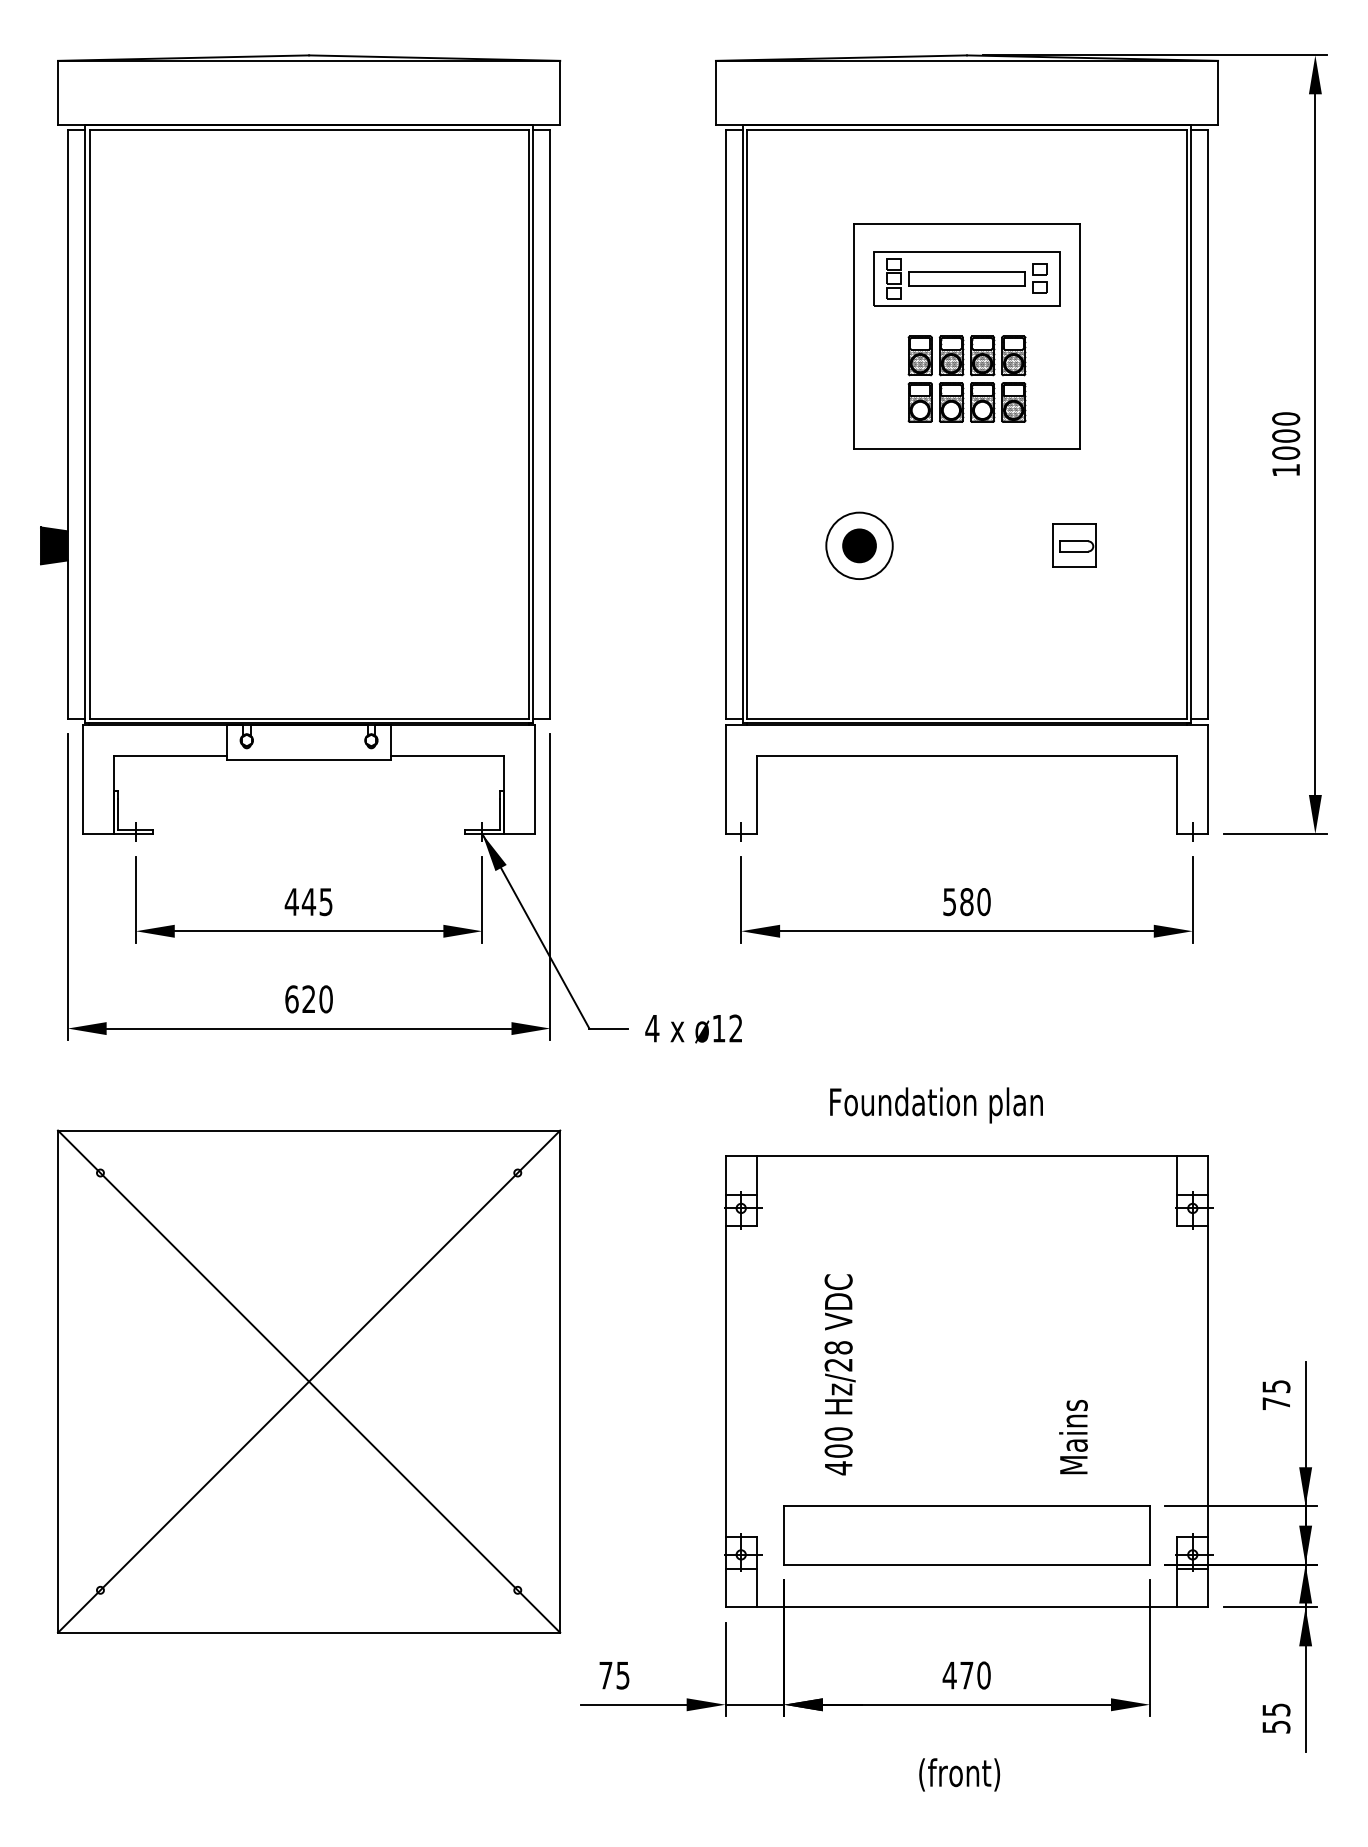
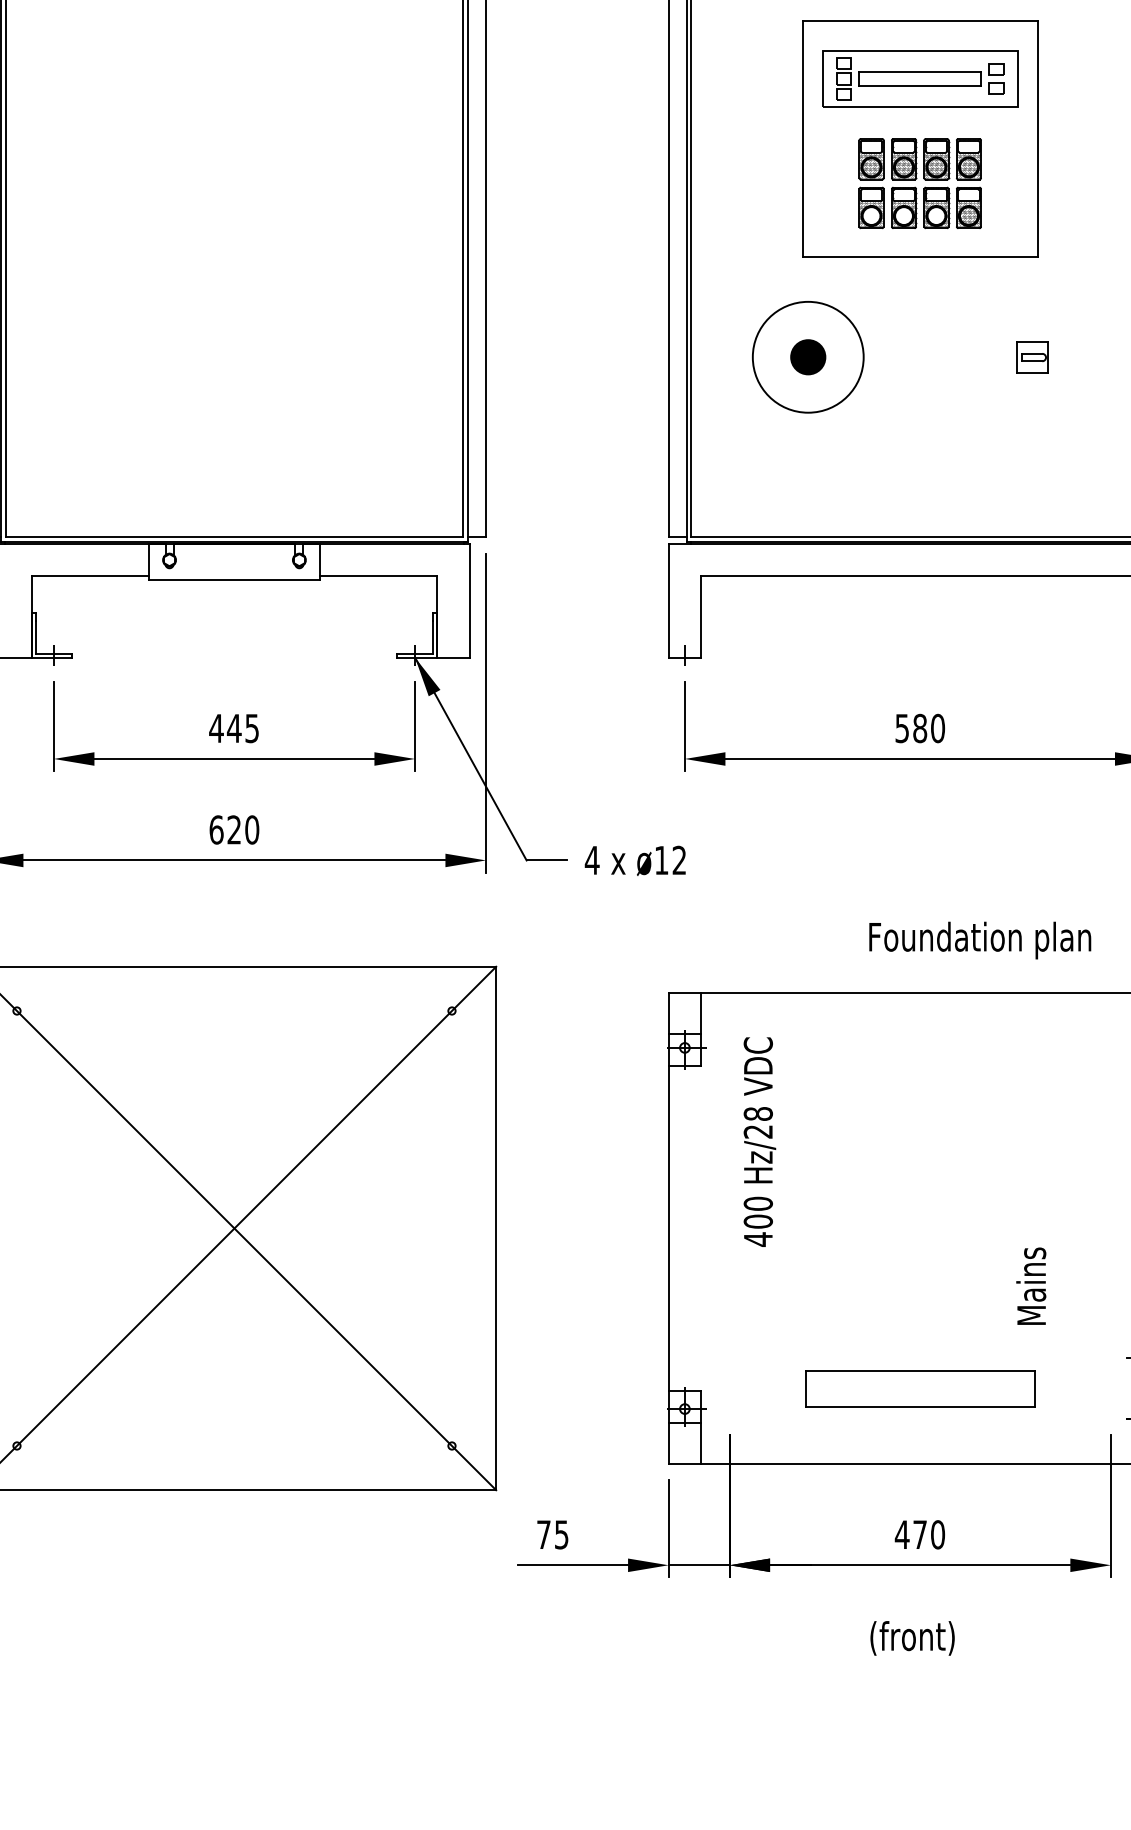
circle: (859, 545) -> (808, 356), size x1.6
part: (1074, 545) -> (1032, 356), size x0.7
text: (936, 1105) -> (980, 940), moved
text: (839, 1374) -> (759, 1141), moved
part: (966, 1535) -> (919, 1388), size x0.6

